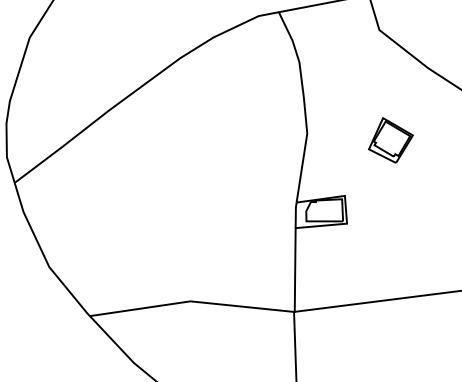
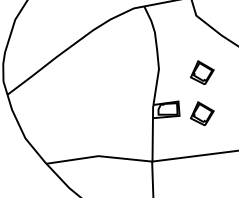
part: (389, 219) -> (201, 113), added

